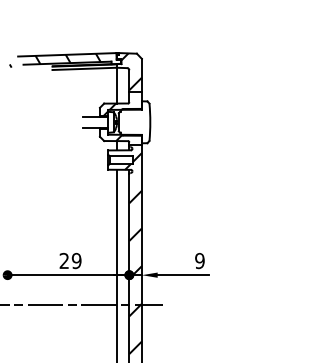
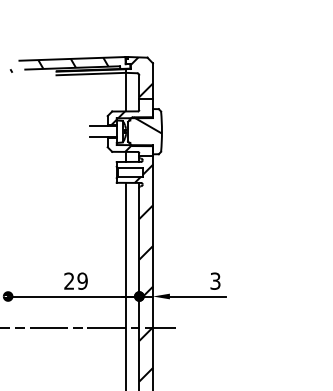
hatch: (136, 116) -> (147, 125), added
text: (199, 260) -> (215, 280), 9 -> 3

